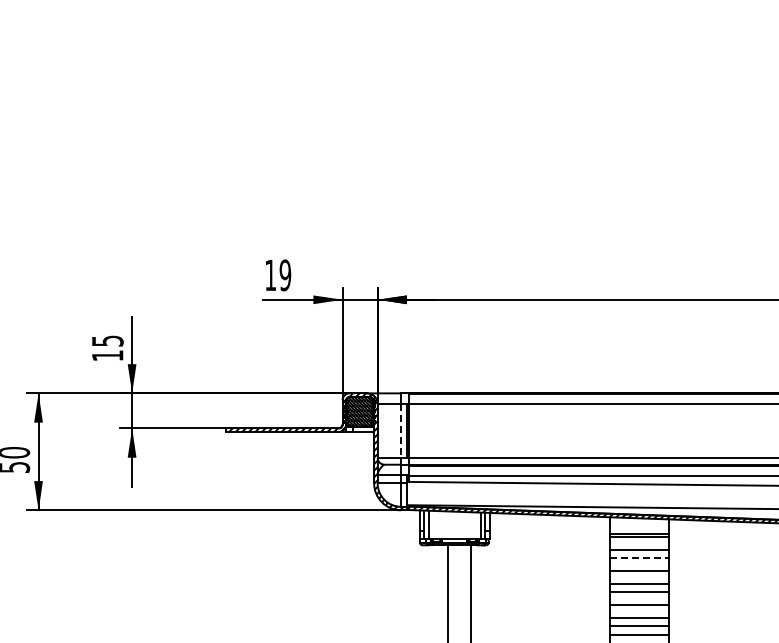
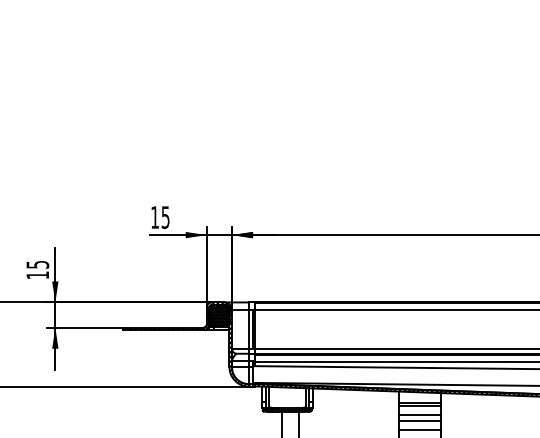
text: (285, 275) -> (165, 217), 19 -> 15
line: (401, 430) -> (249, 329), dashed -> solid
line: (640, 558) -> (421, 421), dashed -> solid

